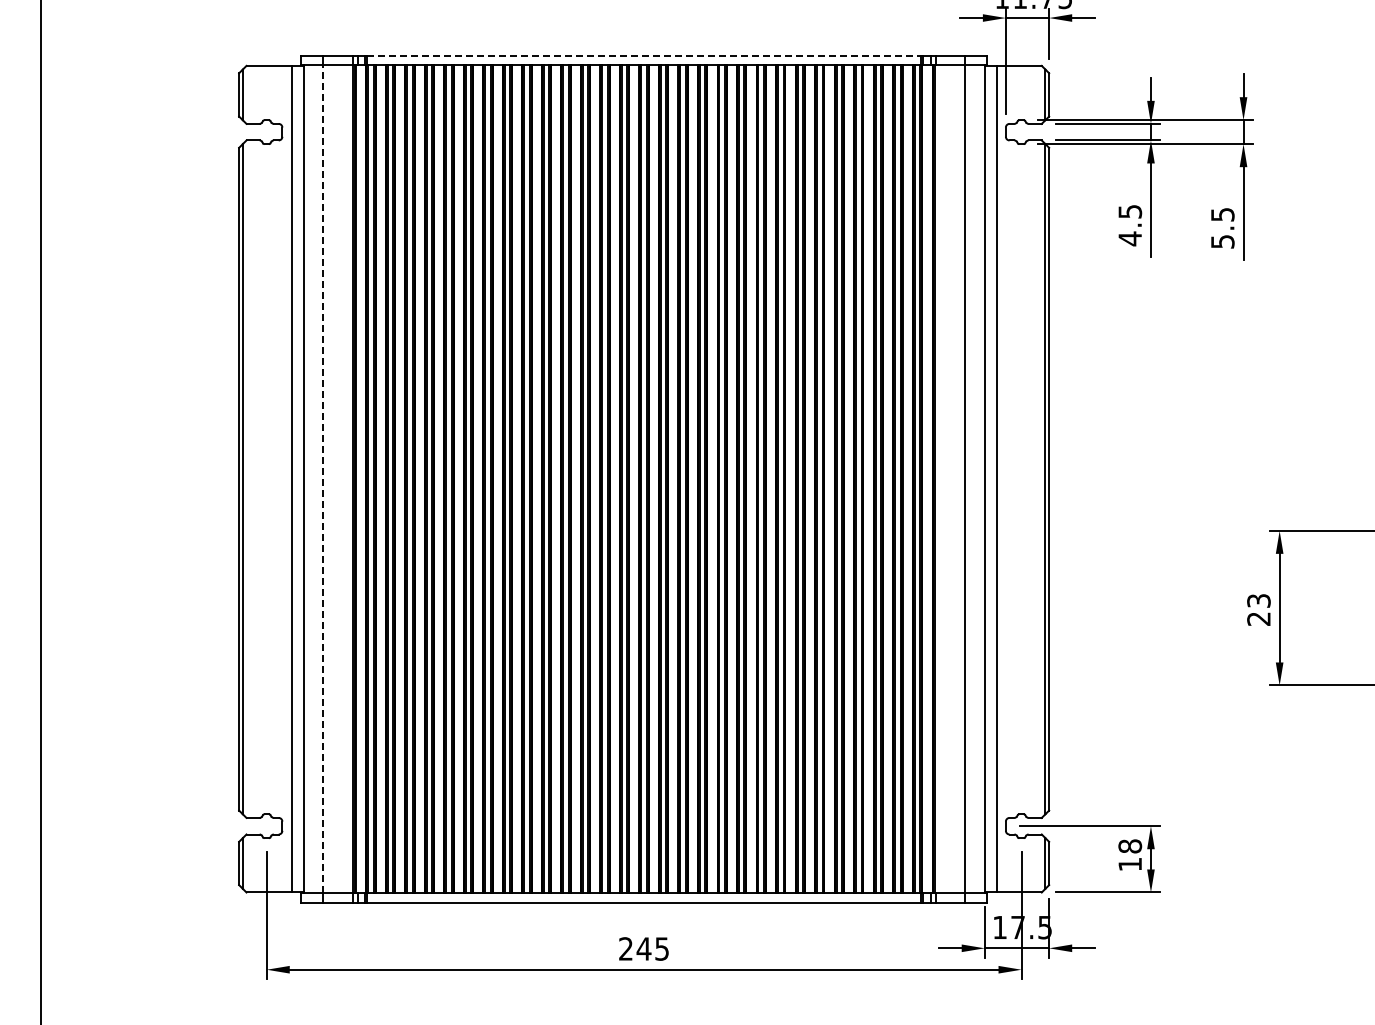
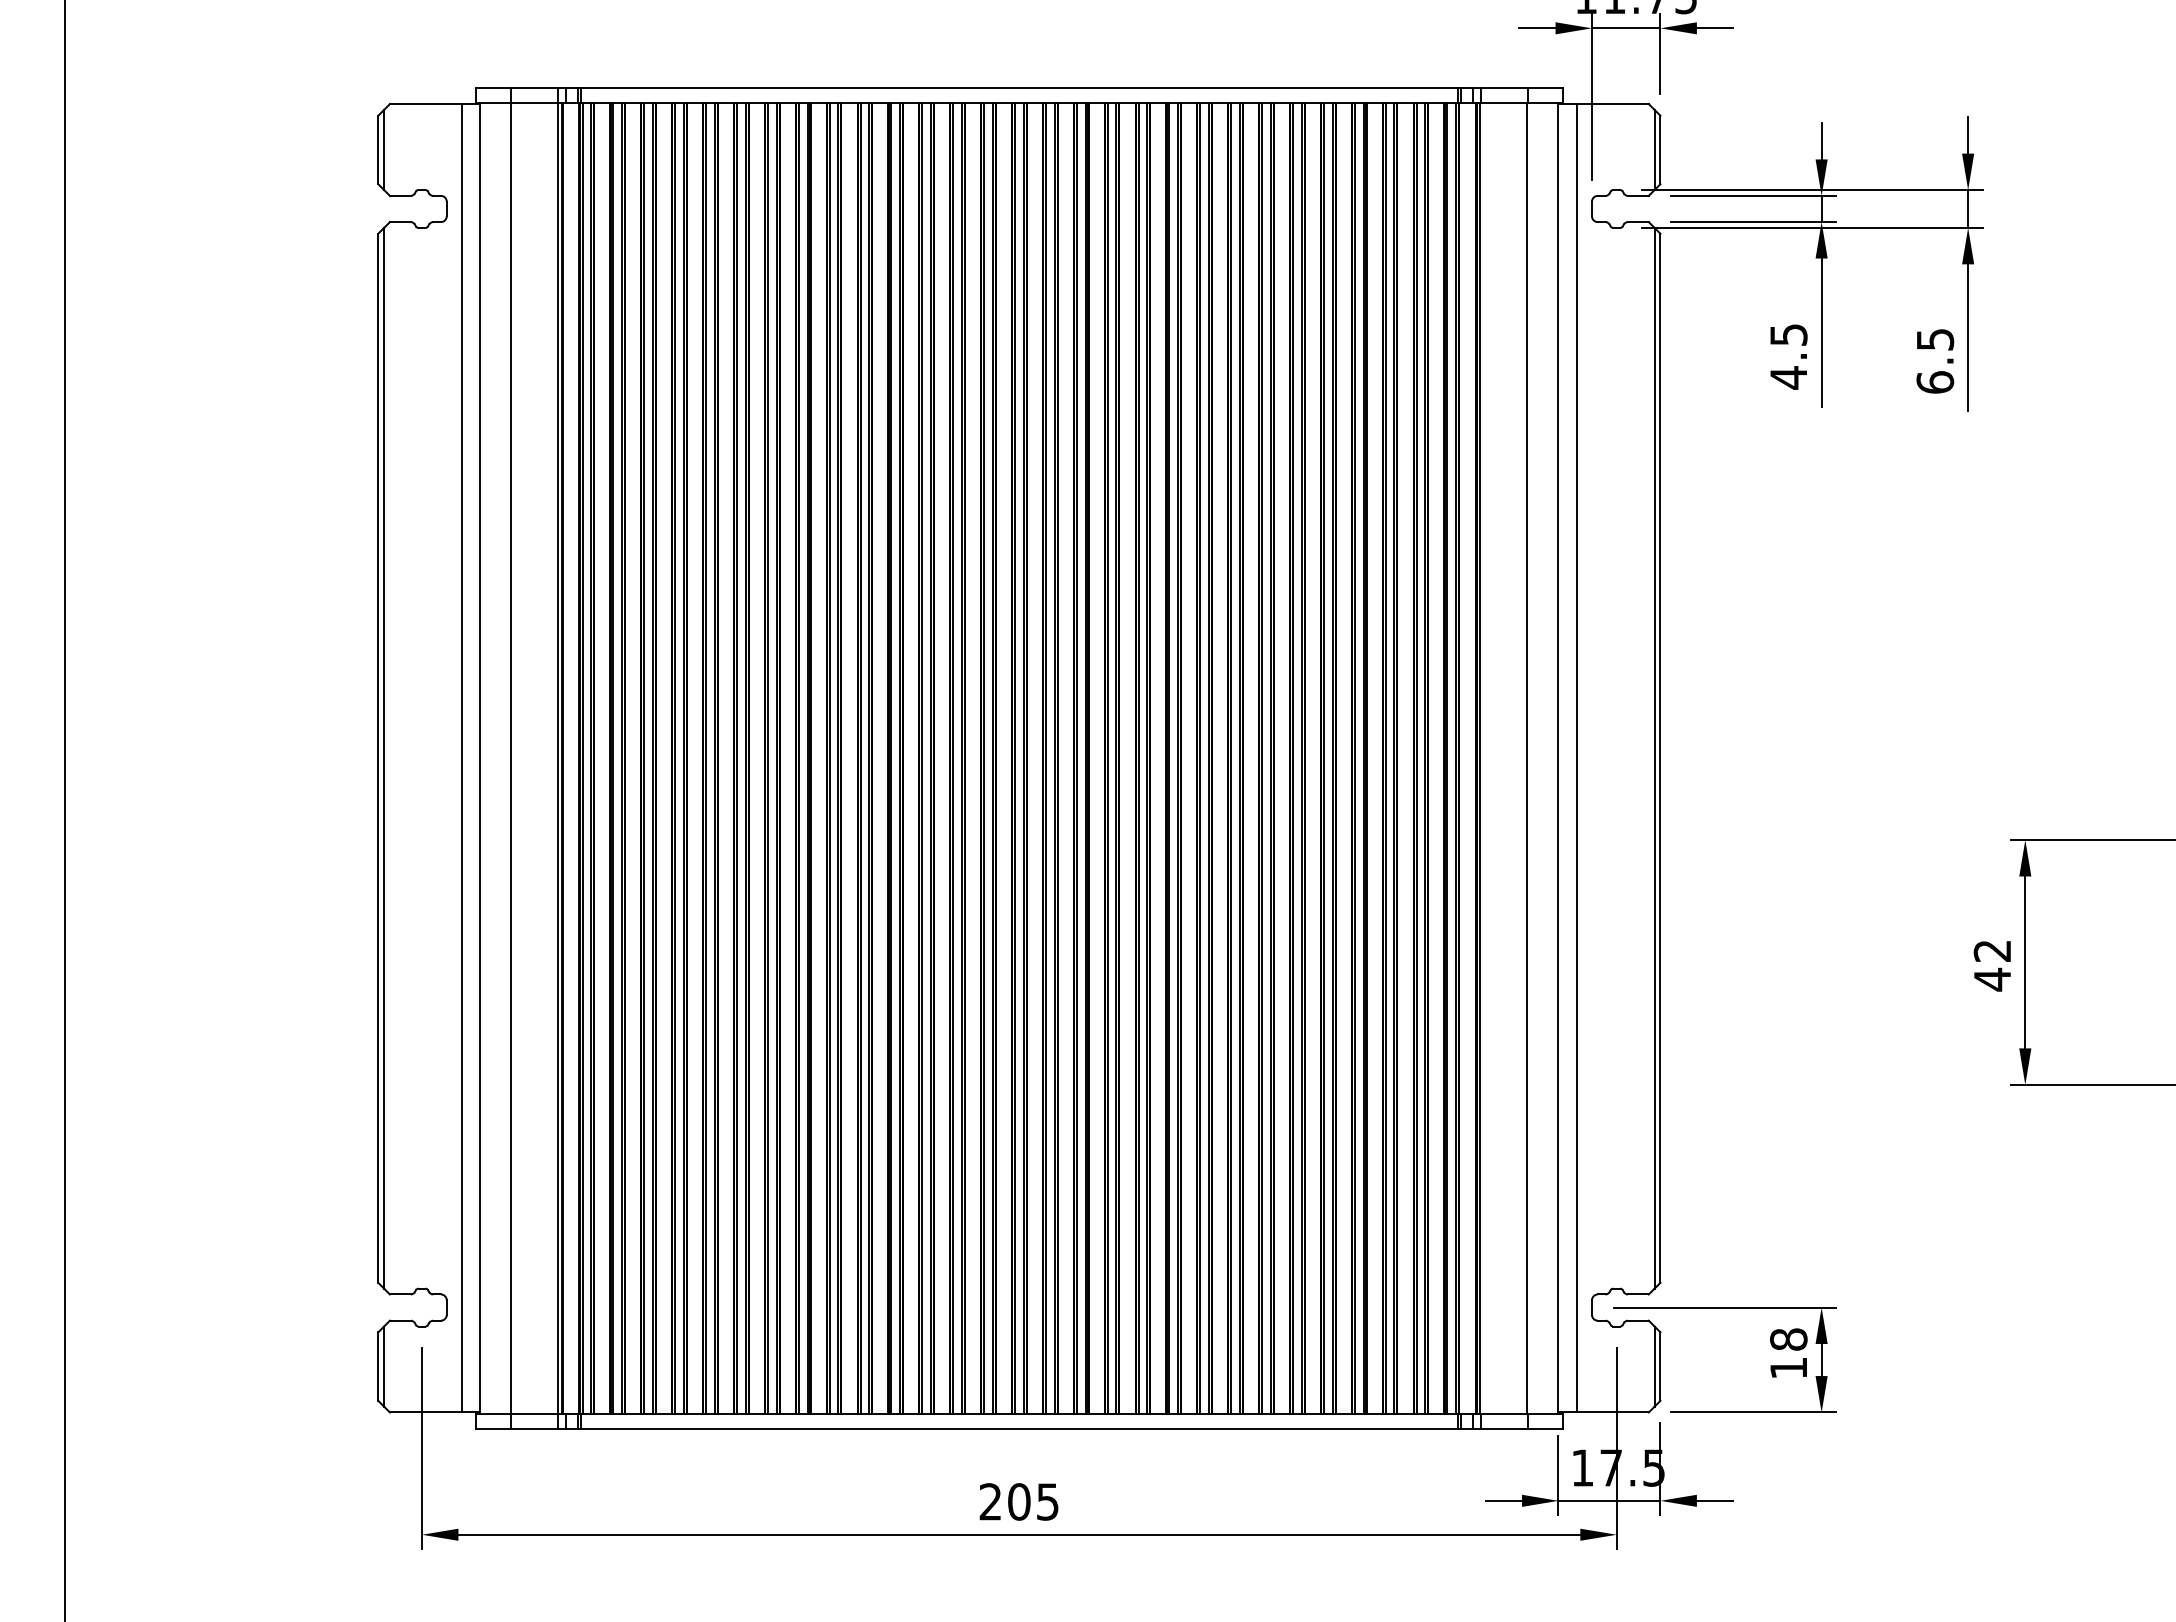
line: (644, 55) -> (1019, 87), dashed -> solid
text: (1222, 241) -> (1934, 382), 5.5 -> 6.5
line: (323, 478) -> (511, 757), dashed -> solid
text: (1258, 610) -> (1991, 966), 23 -> 42
text: (643, 948) -> (1018, 1501), 245 -> 205

